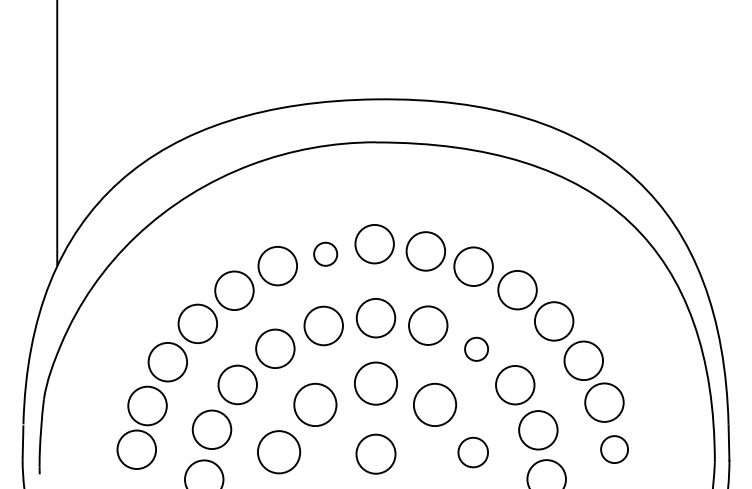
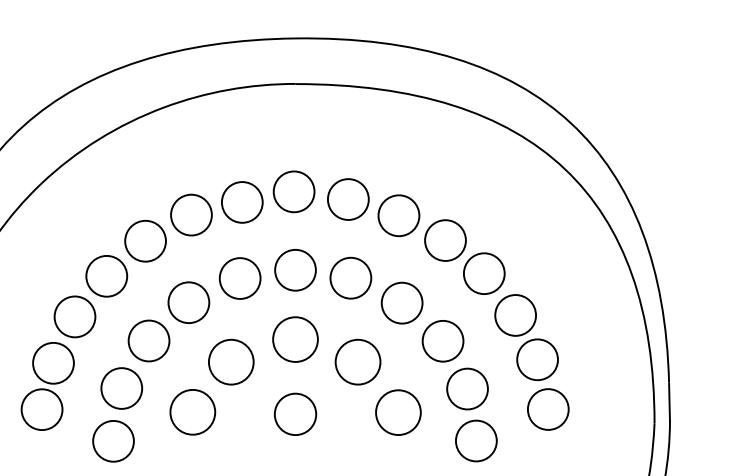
part: (325, 254) -> (242, 202), size x1.67
part: (476, 349) -> (402, 303), size x1.67
part: (614, 449) -> (548, 409), size x1.43
part: (473, 452) -> (398, 412), size x1.43

